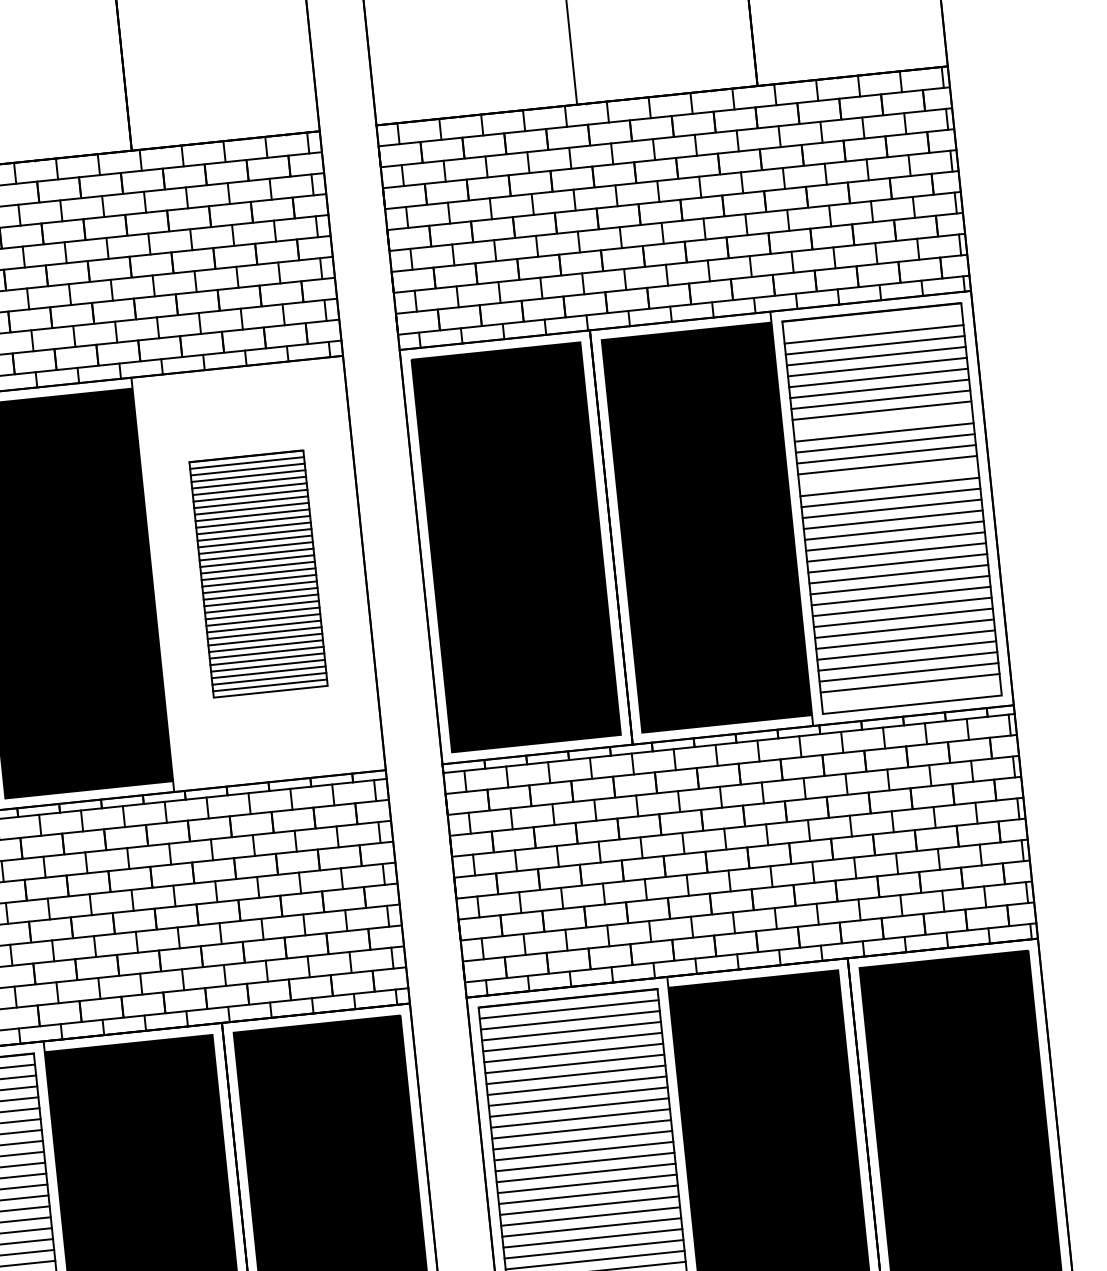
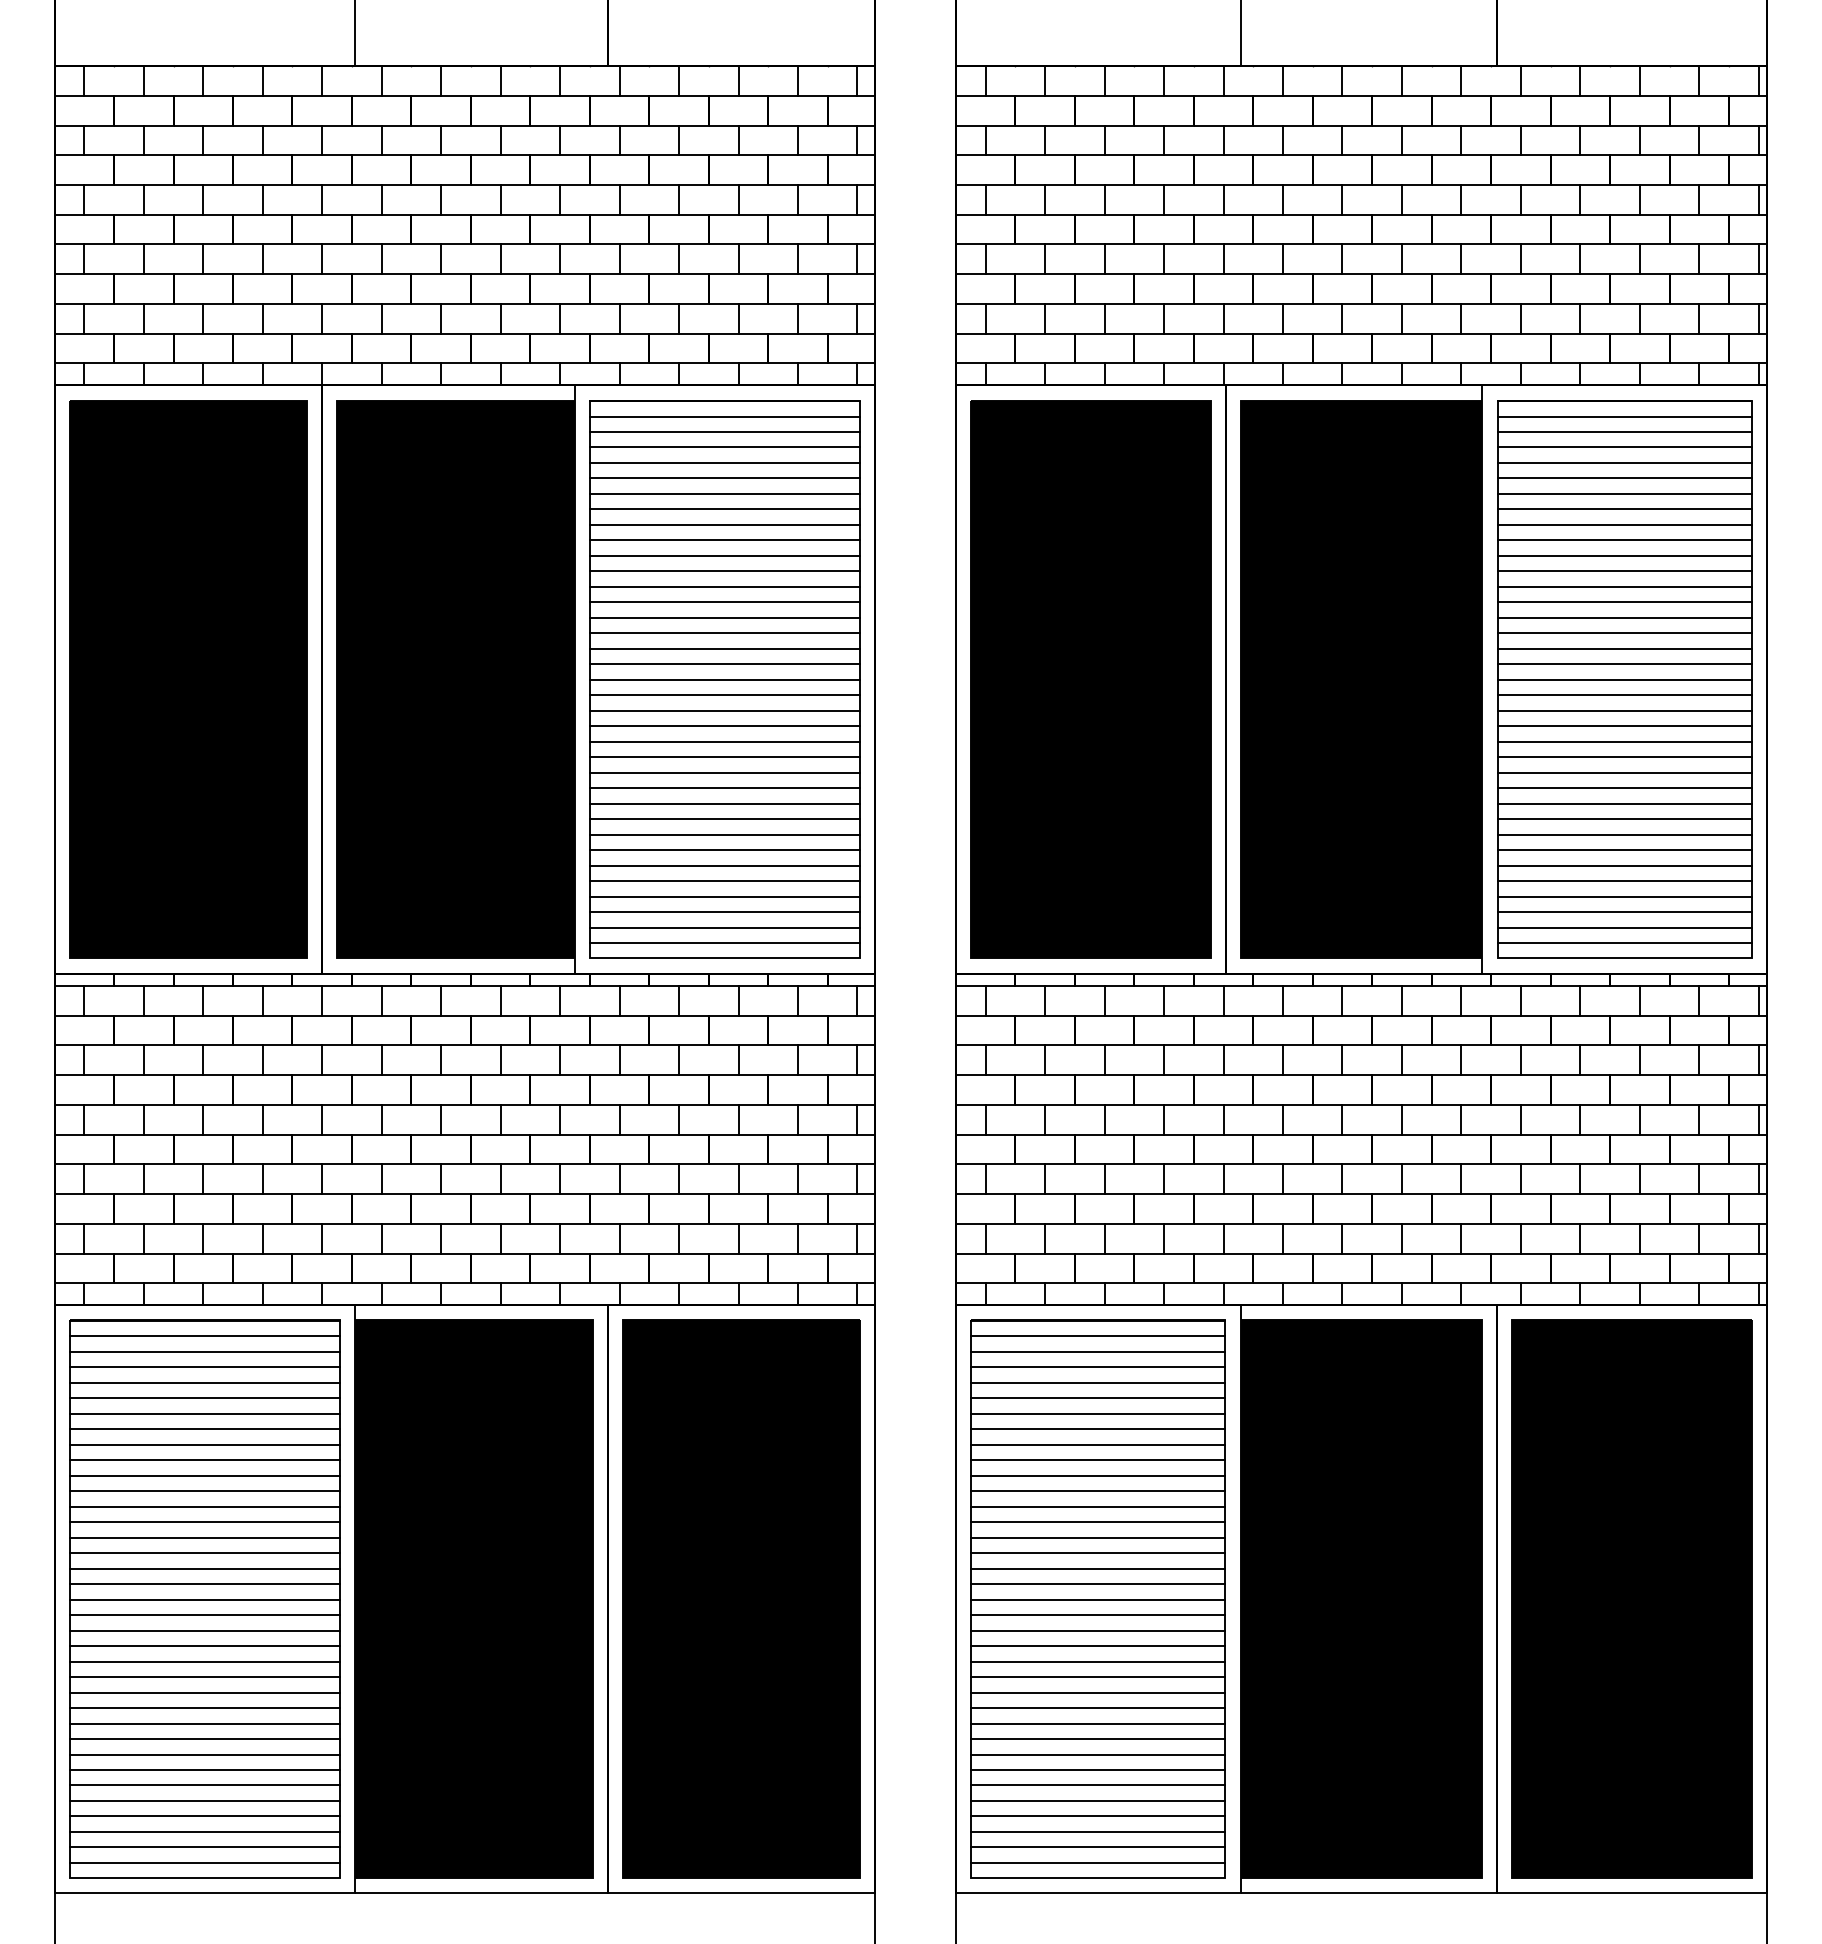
line: (872, 323) -> (1624, 416), added
line: (882, 421) -> (1624, 555), added
line: (888, 476) -> (1624, 633), added
part: (258, 574) -> (724, 679), size x1.67
line: (911, 694) -> (1624, 943), added

